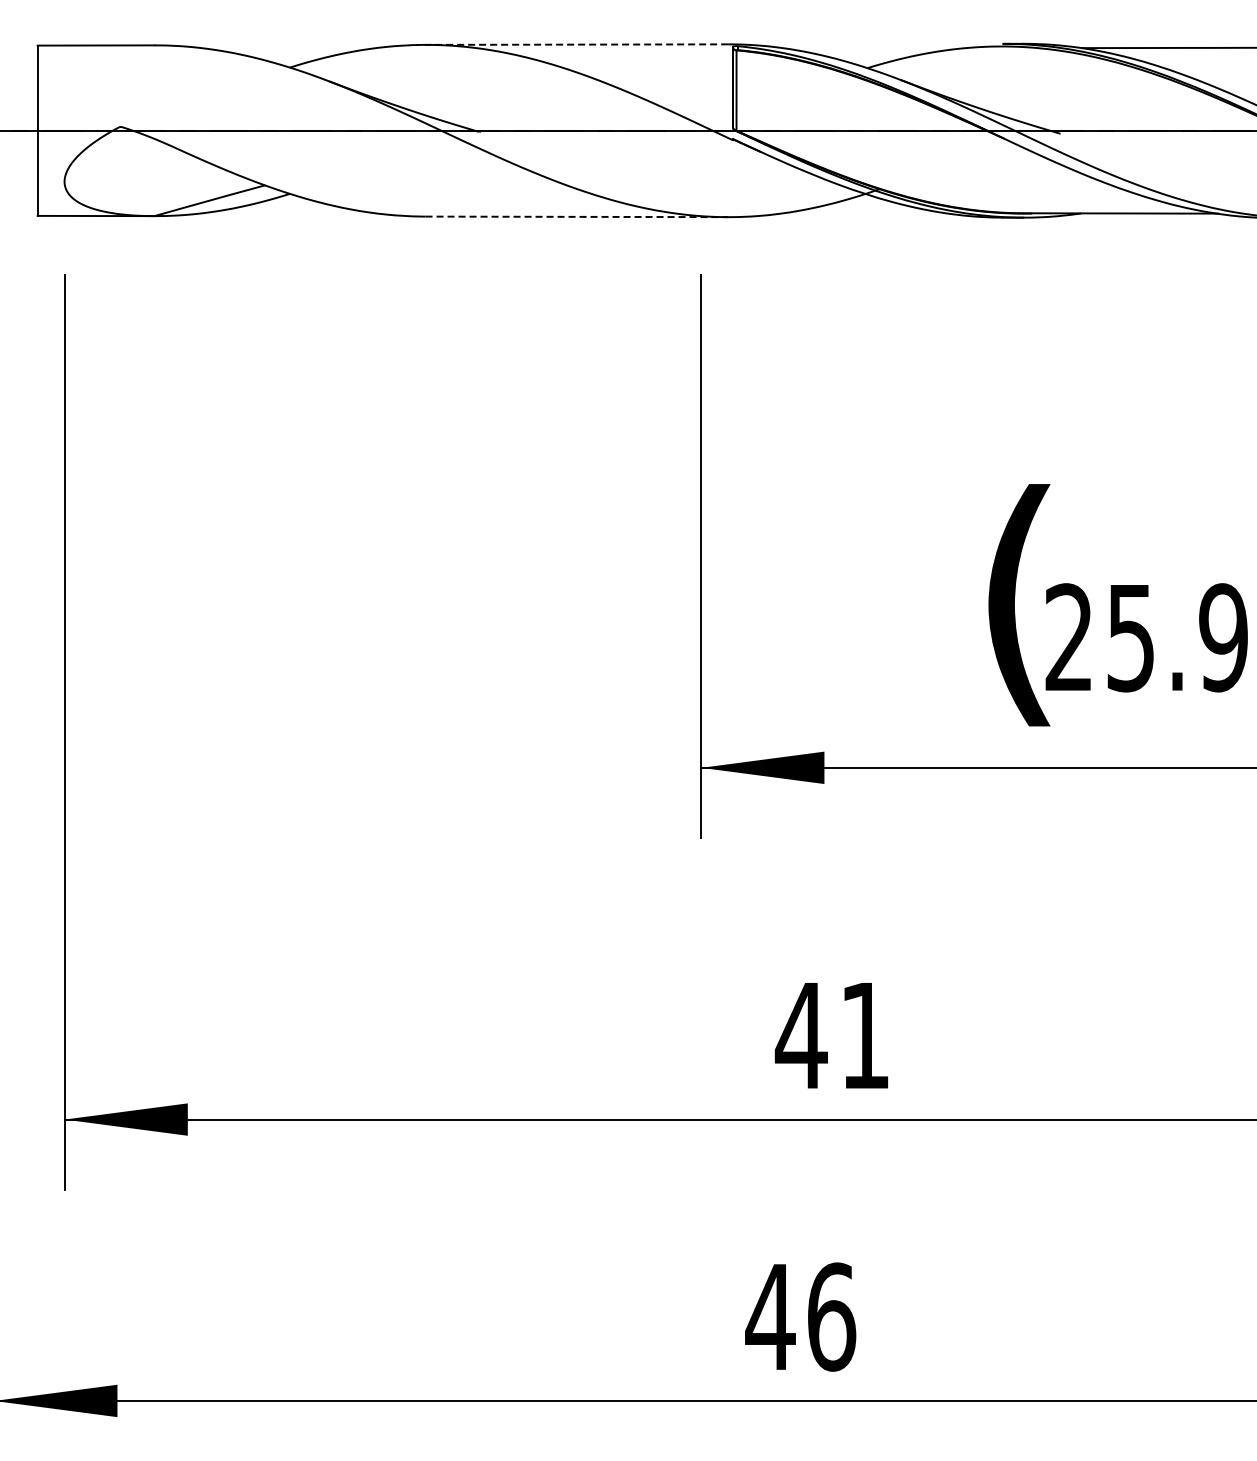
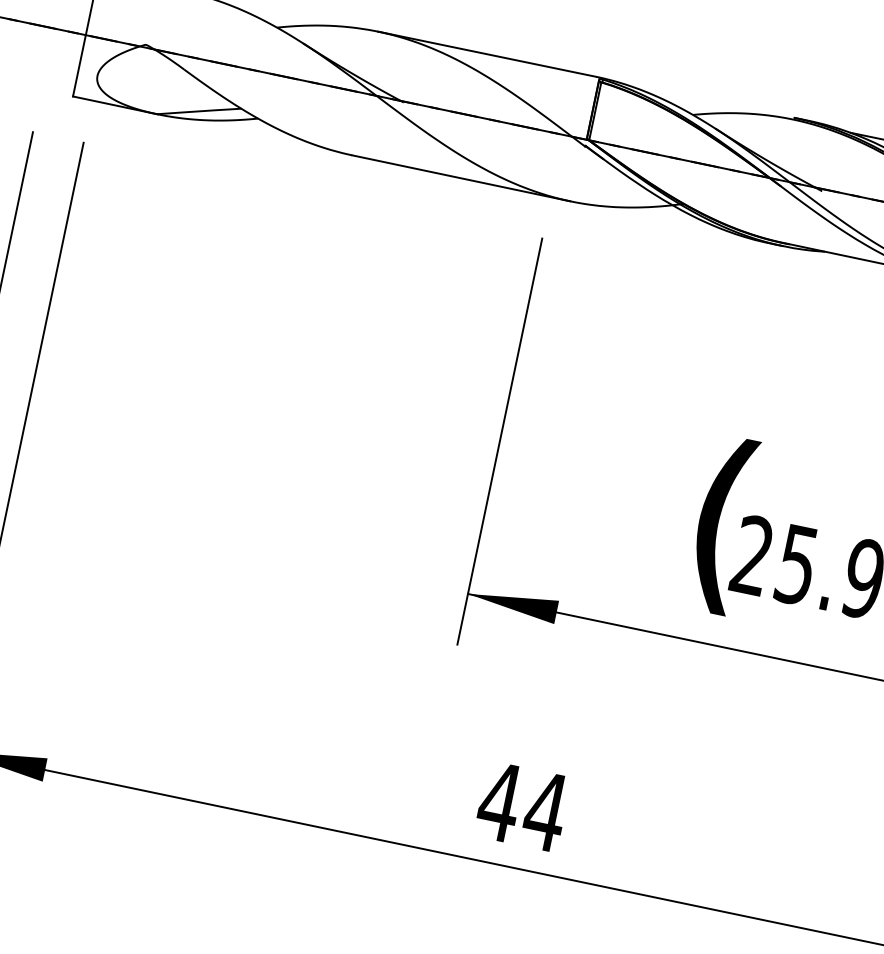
line: (576, 44) -> (486, 54), dashed -> solid
line: (577, 216) -> (461, 178), dashed -> solid
text: (864, 1035) -> (545, 811), 41 -> 44

